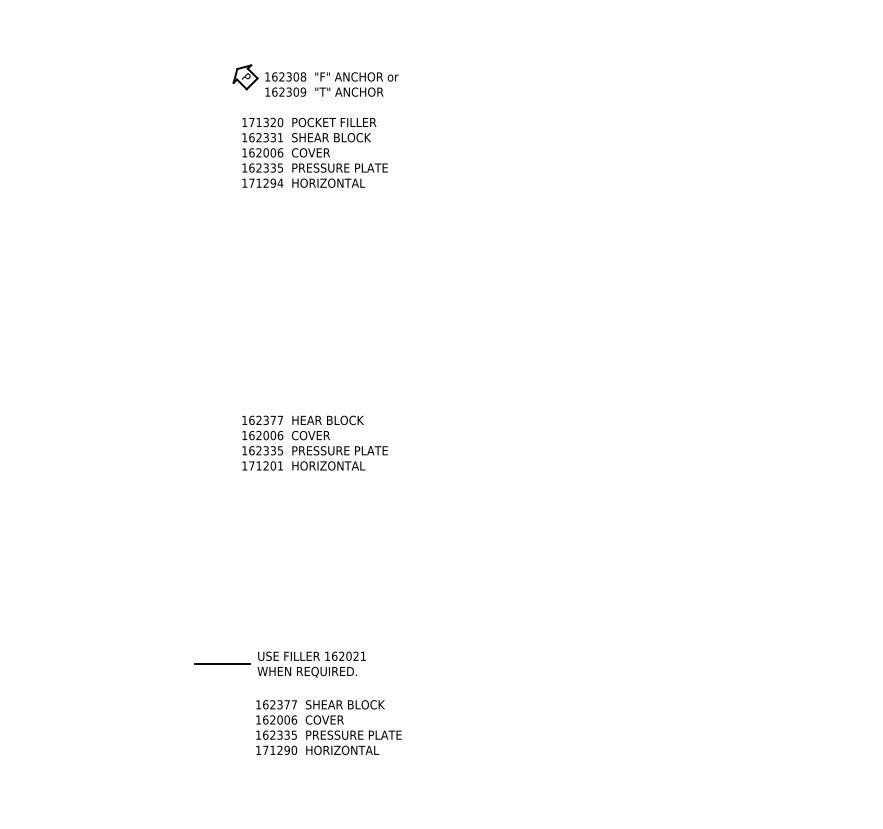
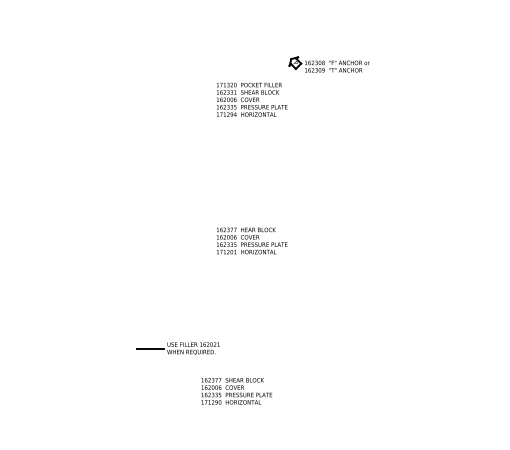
part: (313, 80) -> (328, 64), moved
part: (278, 664) -> (177, 348), moved
text: (328, 727) -> (236, 391), moved

